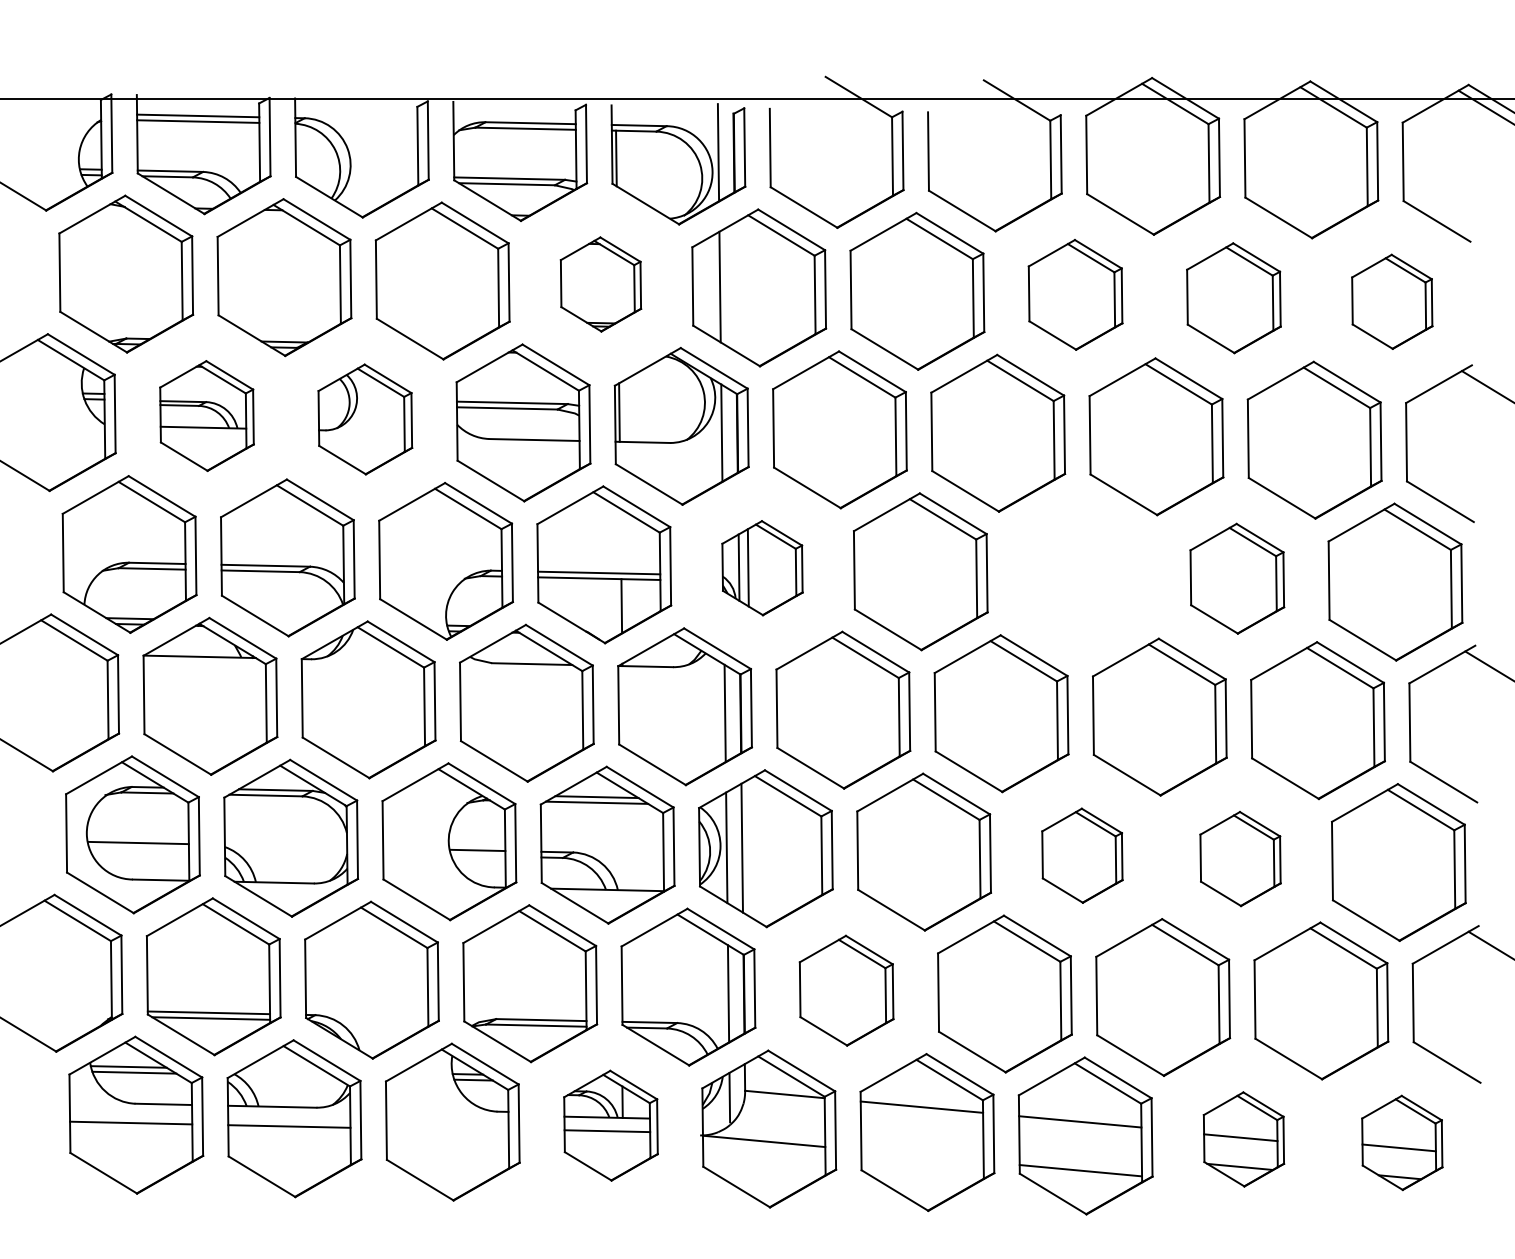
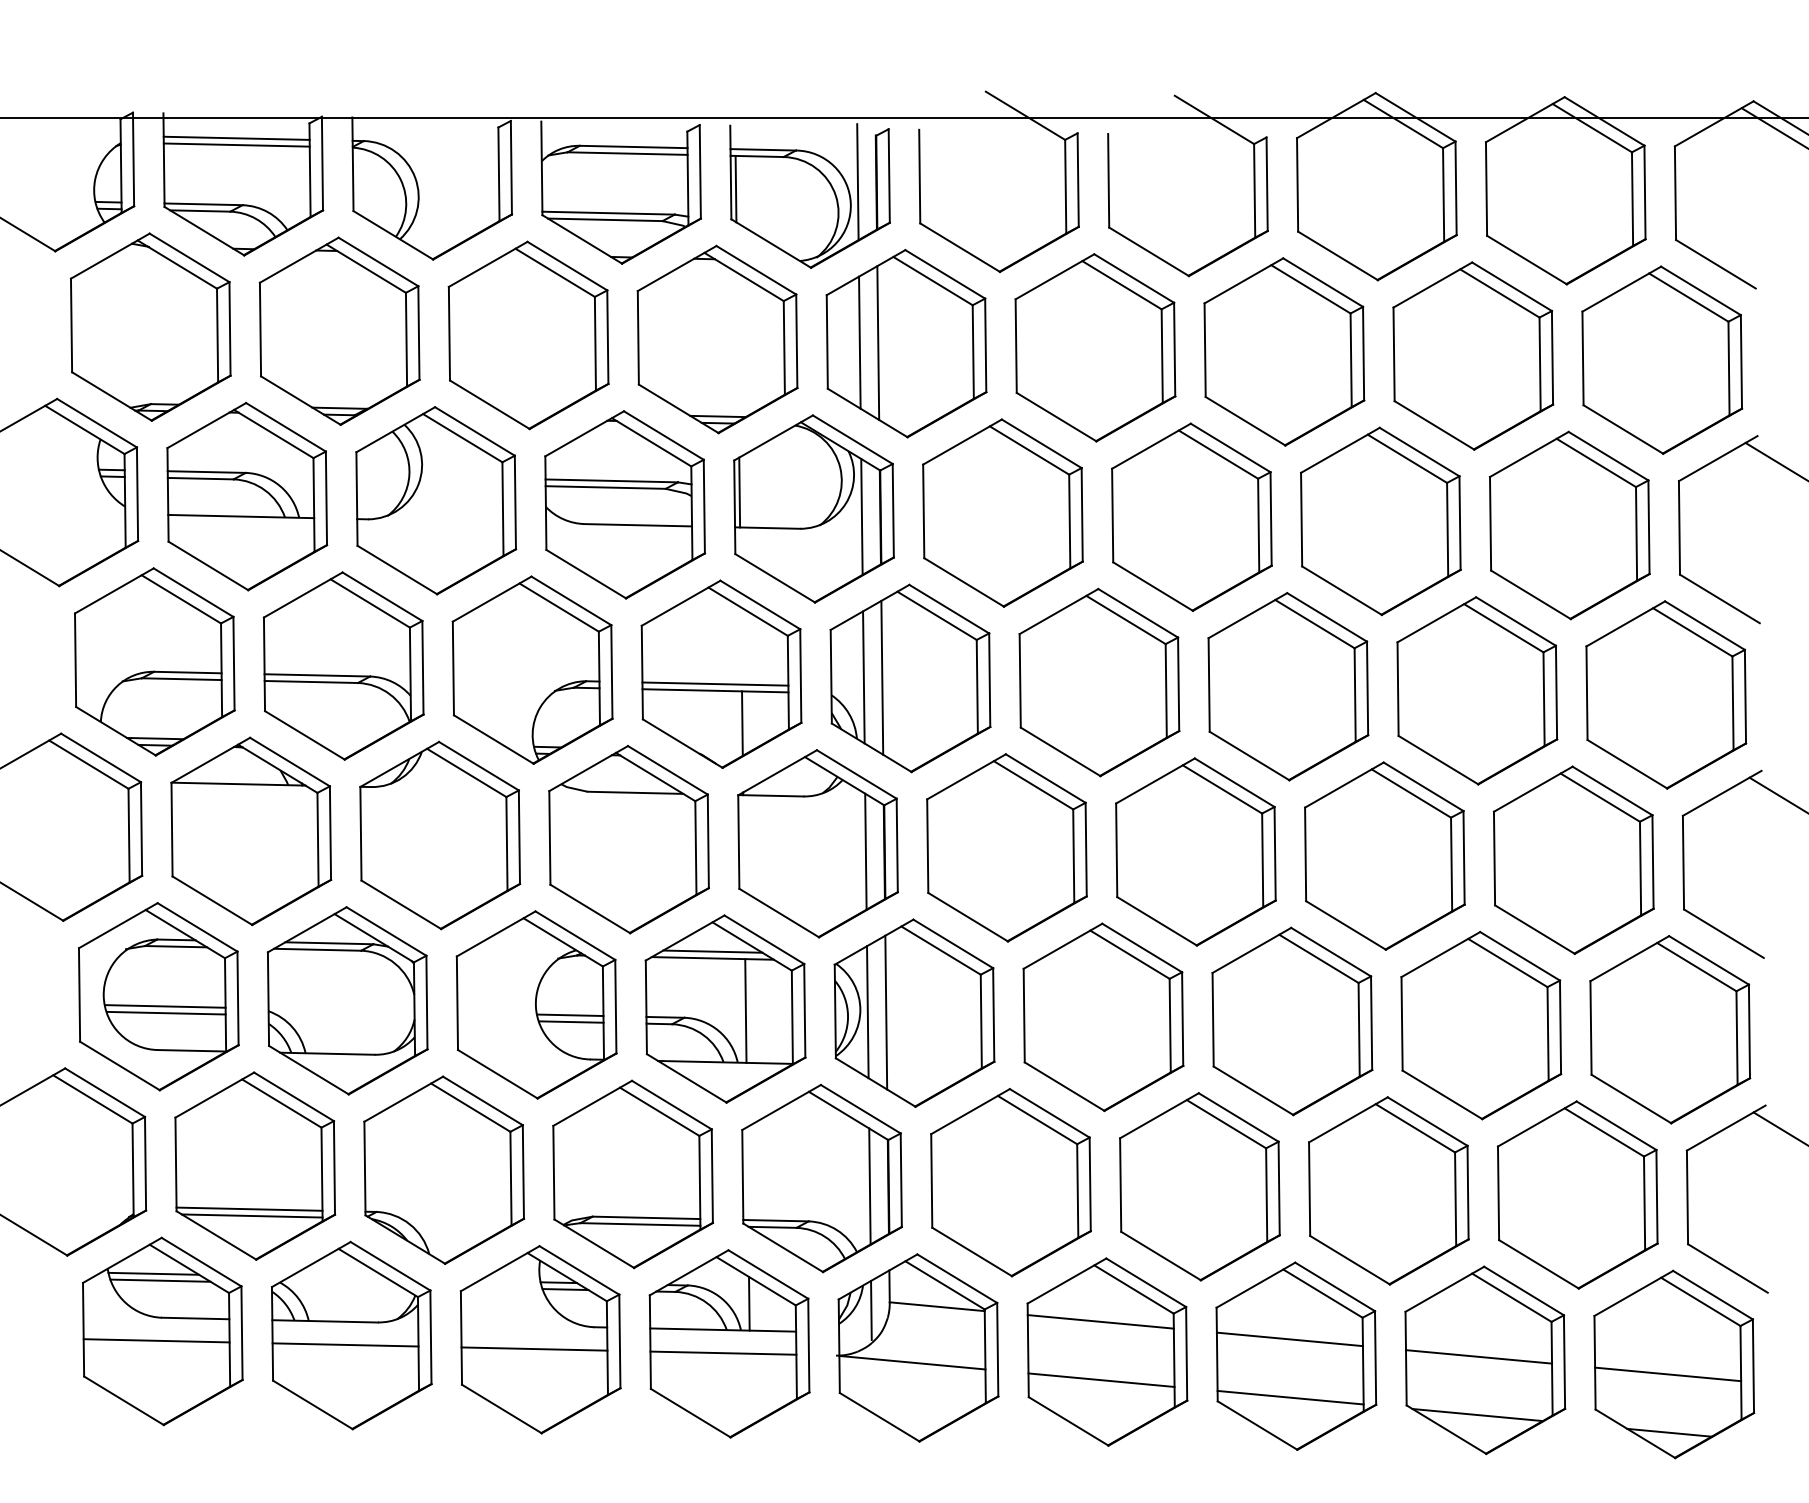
part: (600, 284) -> (717, 339), size x1.67
line: (735, 287) -> (878, 343), added
part: (1075, 294) -> (1284, 351), size x1.43
part: (1233, 297) -> (1472, 355), size x1.43
part: (1392, 301) -> (1662, 359), size x1.67
part: (206, 415) -> (246, 495), size x1.43
part: (365, 419) -> (436, 500), size x1.43
part: (762, 567) -> (910, 677), size x1.67
part: (1078, 574) -> (1287, 685), added
part: (1237, 578) -> (1477, 690), size x1.43
line: (624, 846) -> (745, 1010), added
line: (138, 848) -> (165, 1012), added
line: (478, 855) -> (571, 1021), added
part: (1082, 855) -> (1292, 1021), size x1.67
part: (1240, 858) -> (1481, 1024), size x1.67
part: (846, 990) -> (1010, 1182), size x1.43
part: (610, 1125) -> (728, 1343), size x1.43
line: (447, 1129) -> (534, 1348), added
part: (1243, 1139) -> (1484, 1360), size x1.67
part: (1402, 1142) -> (1674, 1364), size x1.67
line: (922, 1155) -> (1101, 1379), added

